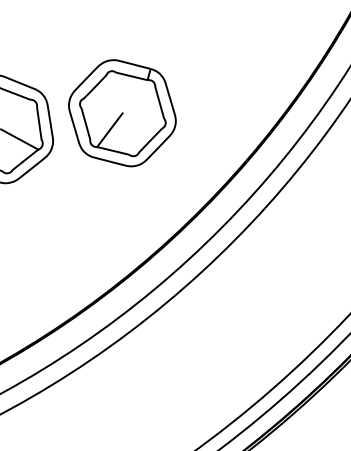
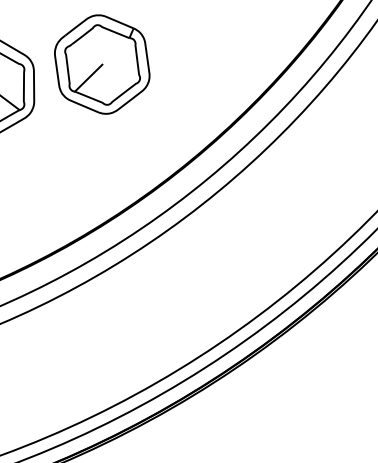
part: (122, 113) -> (102, 64), moved

